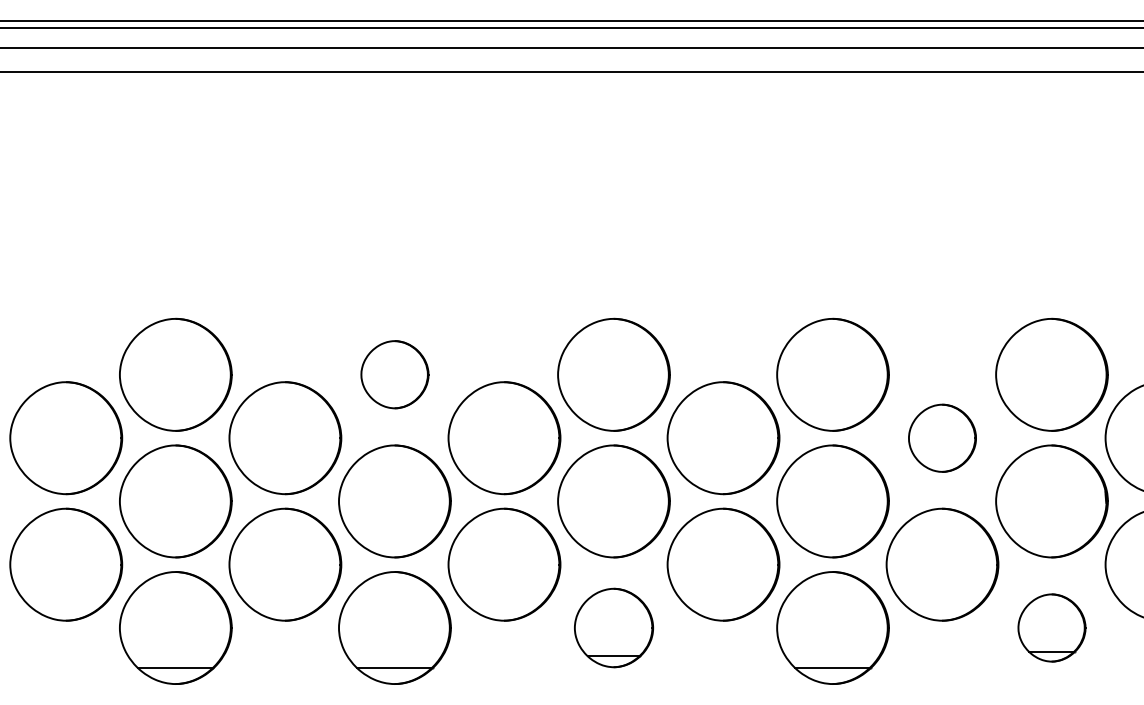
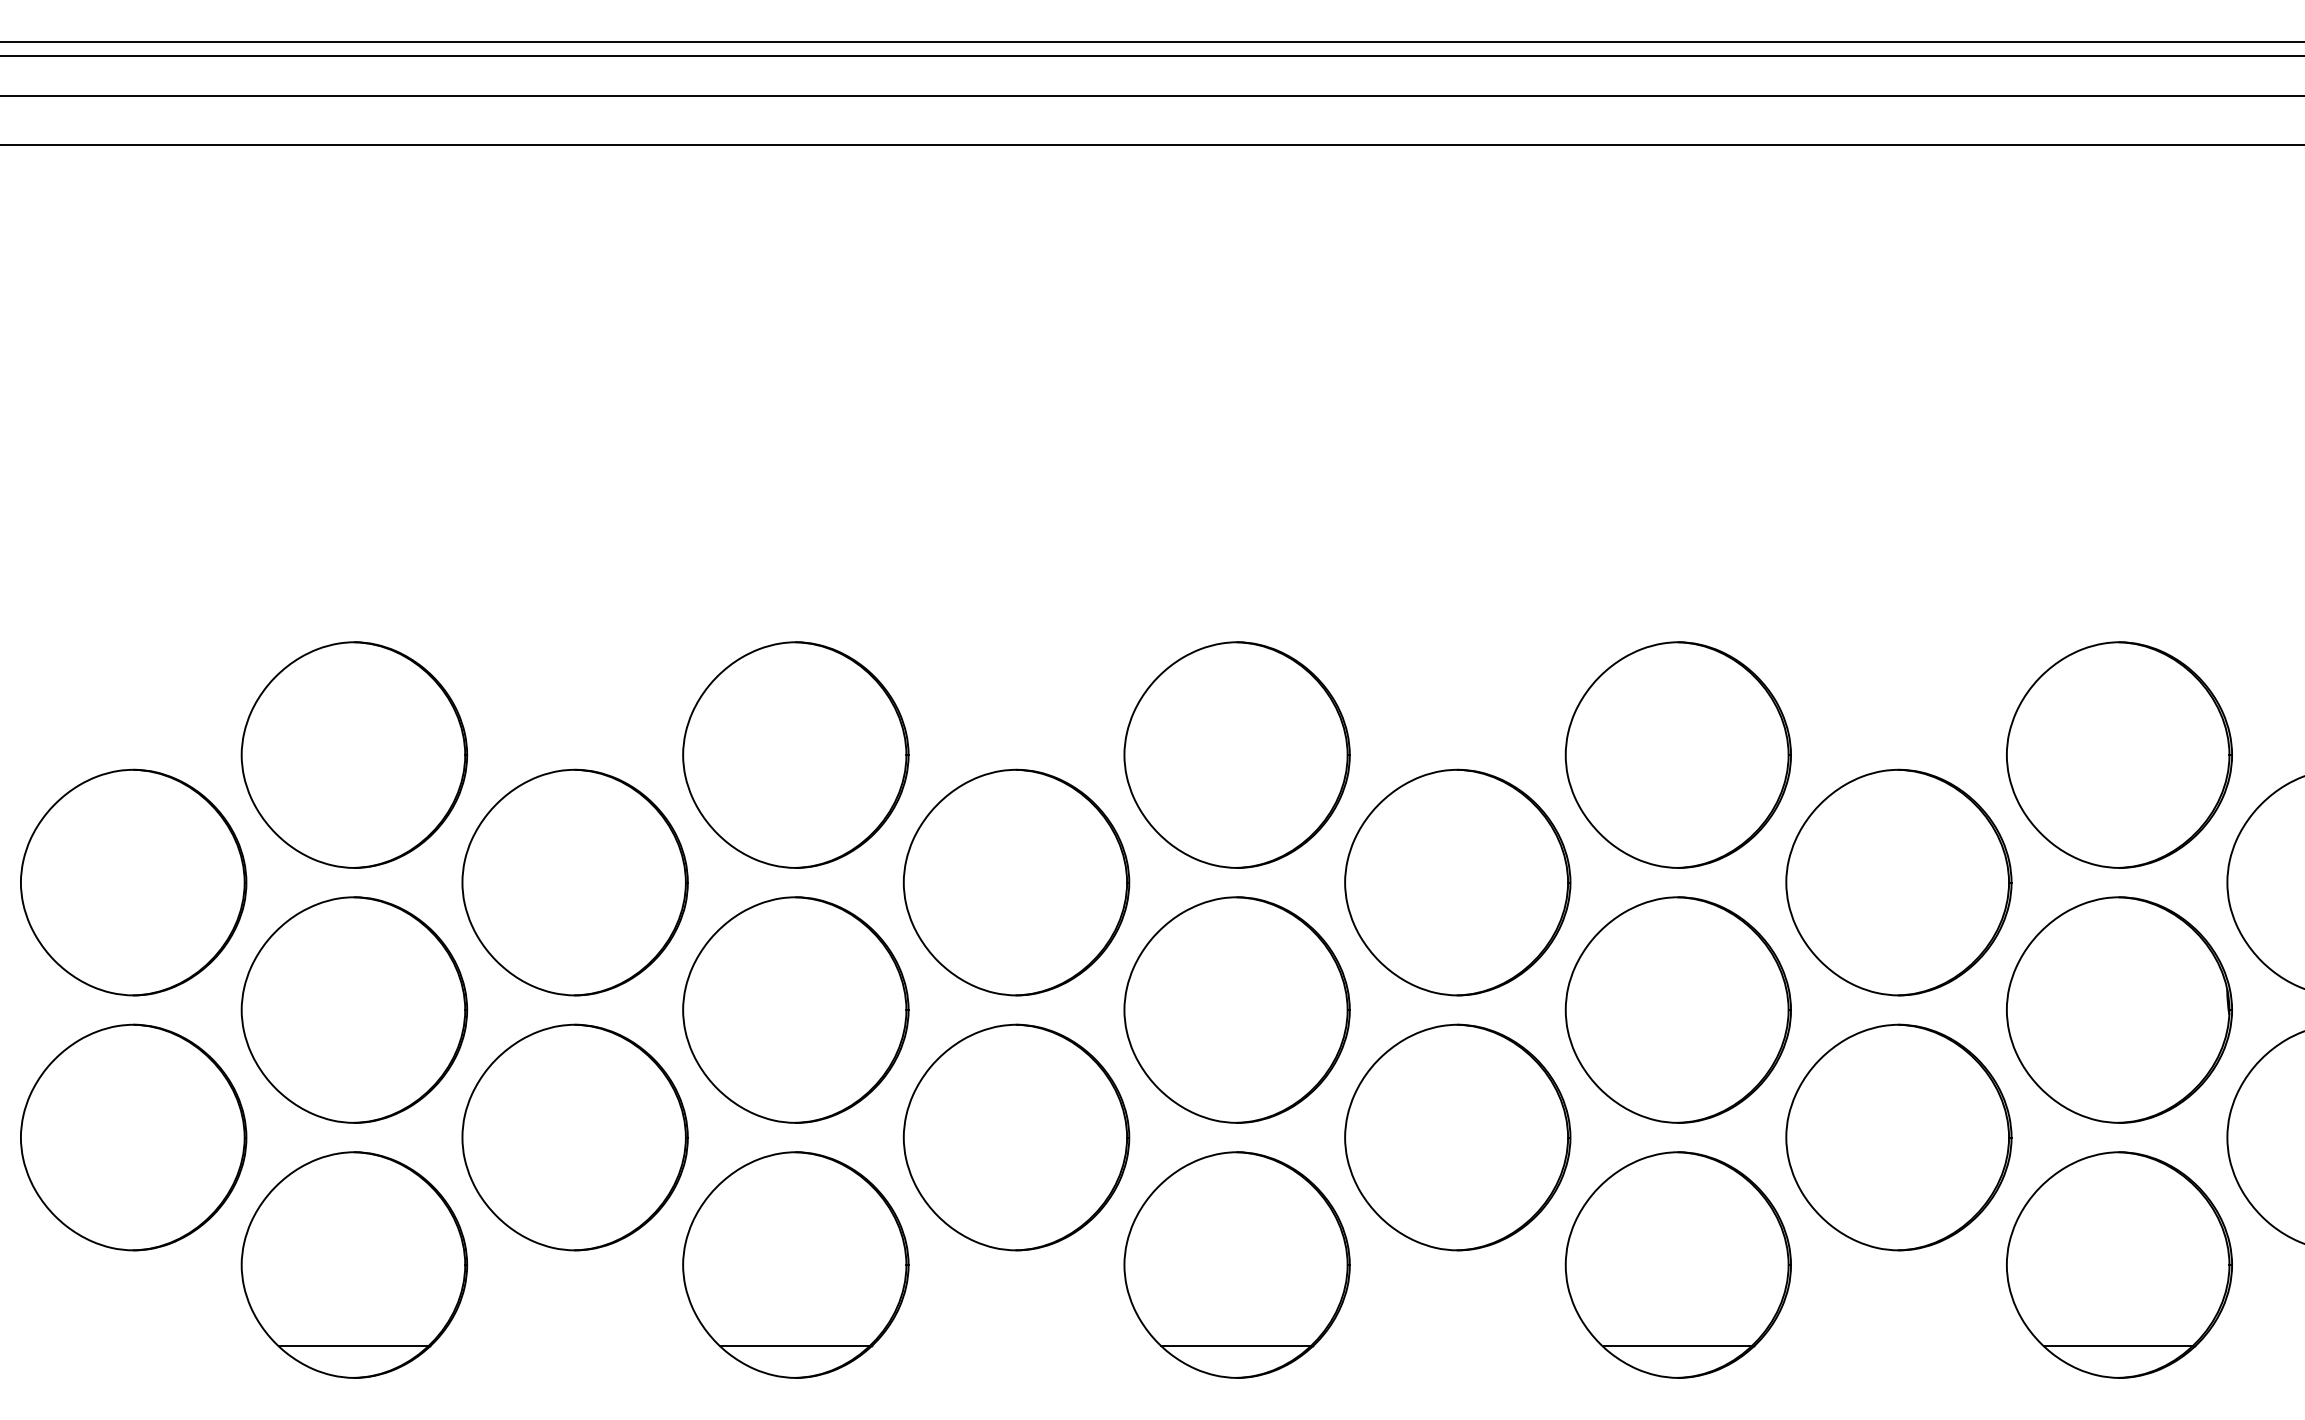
part: (394, 374) -> (794, 754), size x1.67
part: (942, 438) -> (1898, 883), size x1.67
part: (613, 627) -> (1236, 1263), size x1.43
part: (1051, 627) -> (2118, 1263), size x1.67

